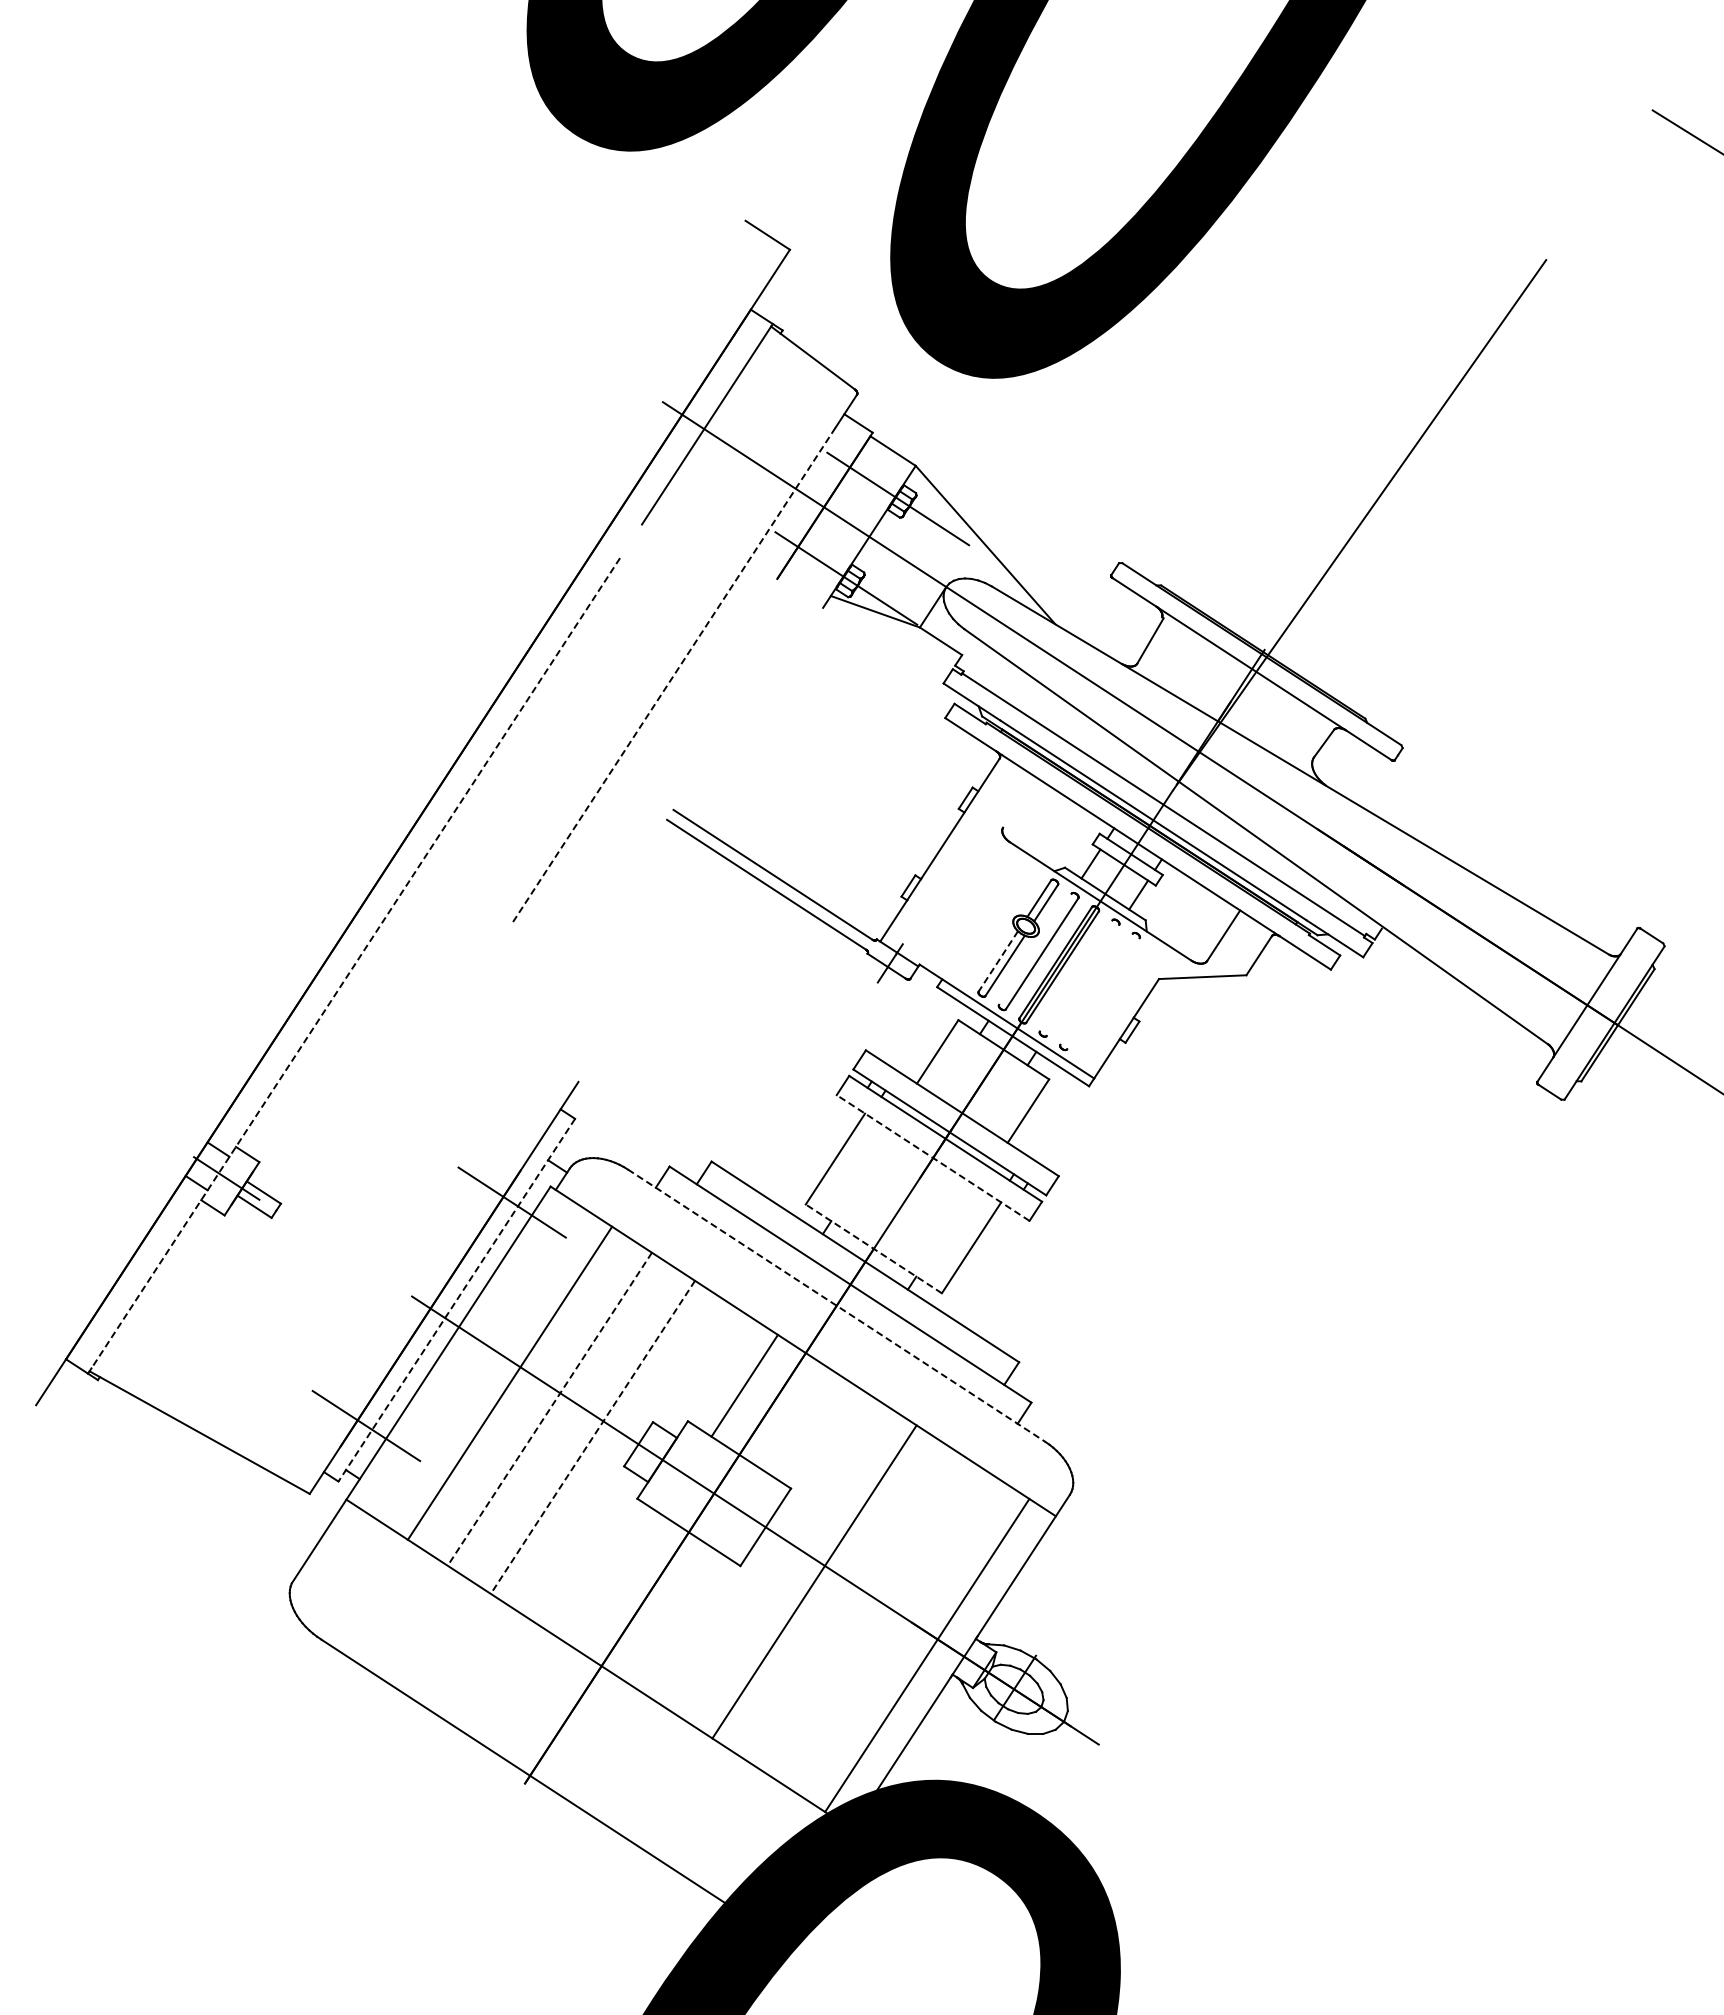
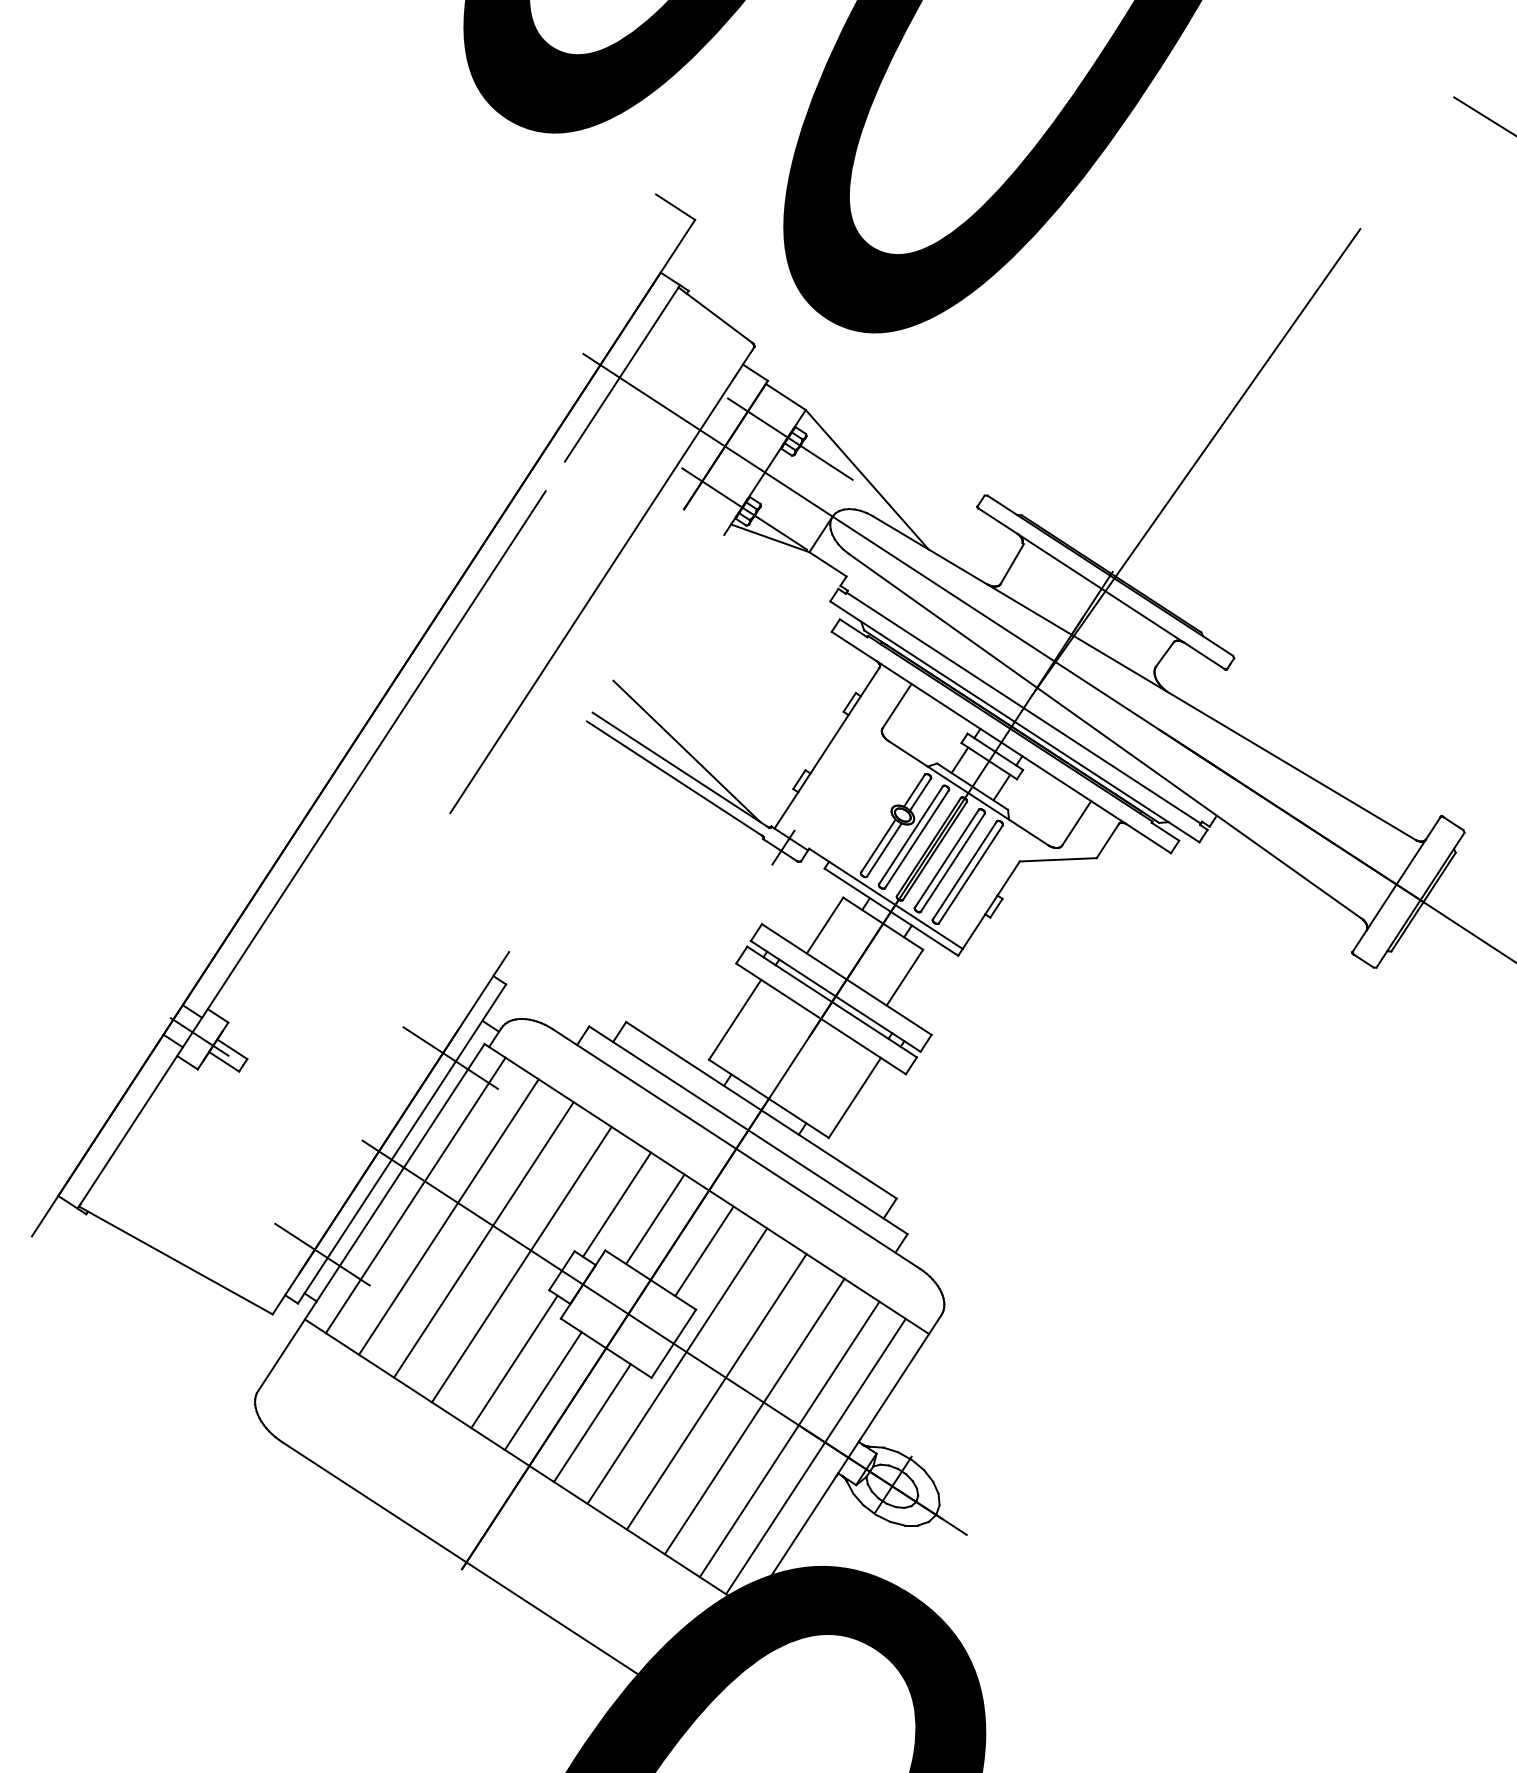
line: (673, 676) -> (592, 595), dashed -> solid
line: (1019, 802) -> (897, 706), added
line: (780, 853) -> (686, 751), added
line: (1035, 948) -> (911, 834), added
line: (998, 961) -> (878, 846), dashed -> solid
line: (355, 963) -> (312, 847), dashed -> solid
line: (1075, 975) -> (946, 858), added
line: (1082, 979) -> (952, 861), added
line: (1096, 988) -> (964, 869), added
line: (1103, 993) -> (970, 874), added
line: (932, 1157) -> (820, 1018), dashed -> solid
line: (873, 1248) -> (768, 1098), dashed -> solid
line: (456, 1300) -> (401, 1144), dashed -> solid
line: (837, 1306) -> (736, 1149), dashed -> solid
line: (472, 1358) -> (415, 1195), added
line: (700, 1369) -> (616, 1204), added
line: (549, 1409) -> (483, 1240), dashed -> solid
line: (800, 1422) -> (704, 1251), added
line: (592, 1437) -> (521, 1264), dashed -> solid
line: (584, 1547) -> (514, 1361), added
line: (769, 1552) -> (677, 1365), added
line: (617, 1580) -> (543, 1390), added
line: (857, 1609) -> (754, 1416), added
line: (672, 1617) -> (591, 1423), added
line: (897, 1635) -> (789, 1438), added

